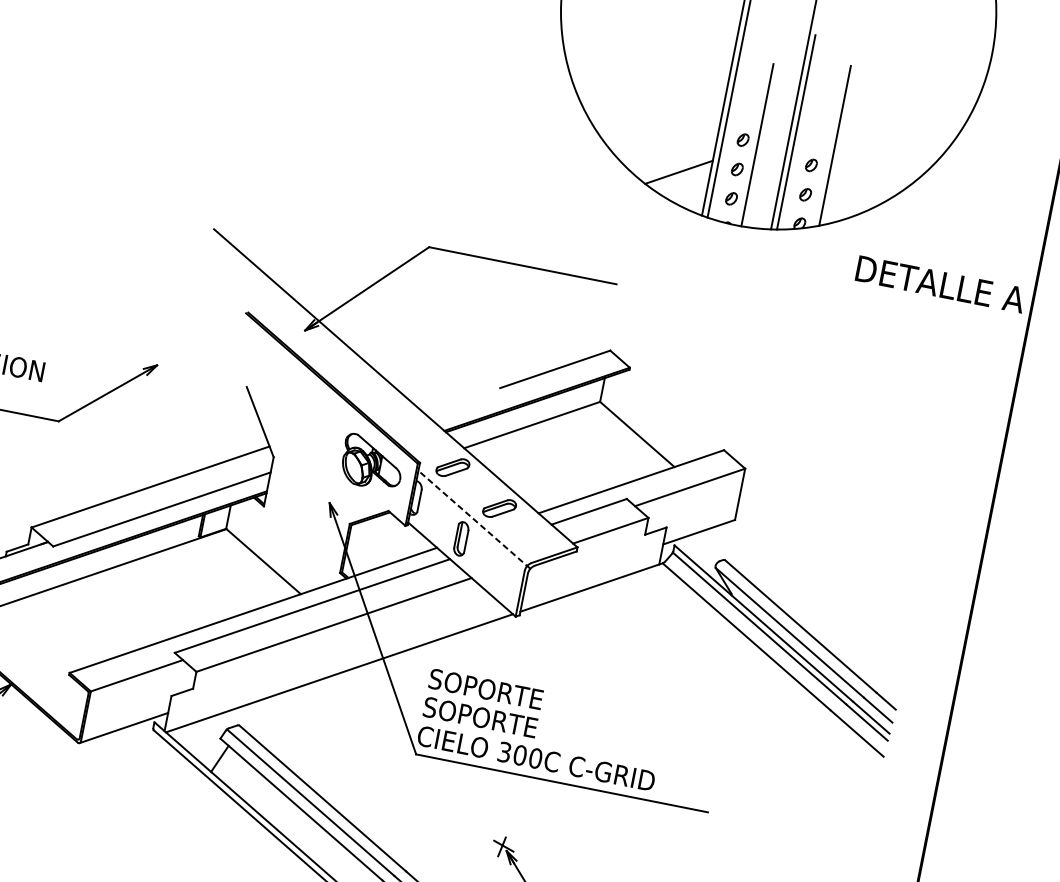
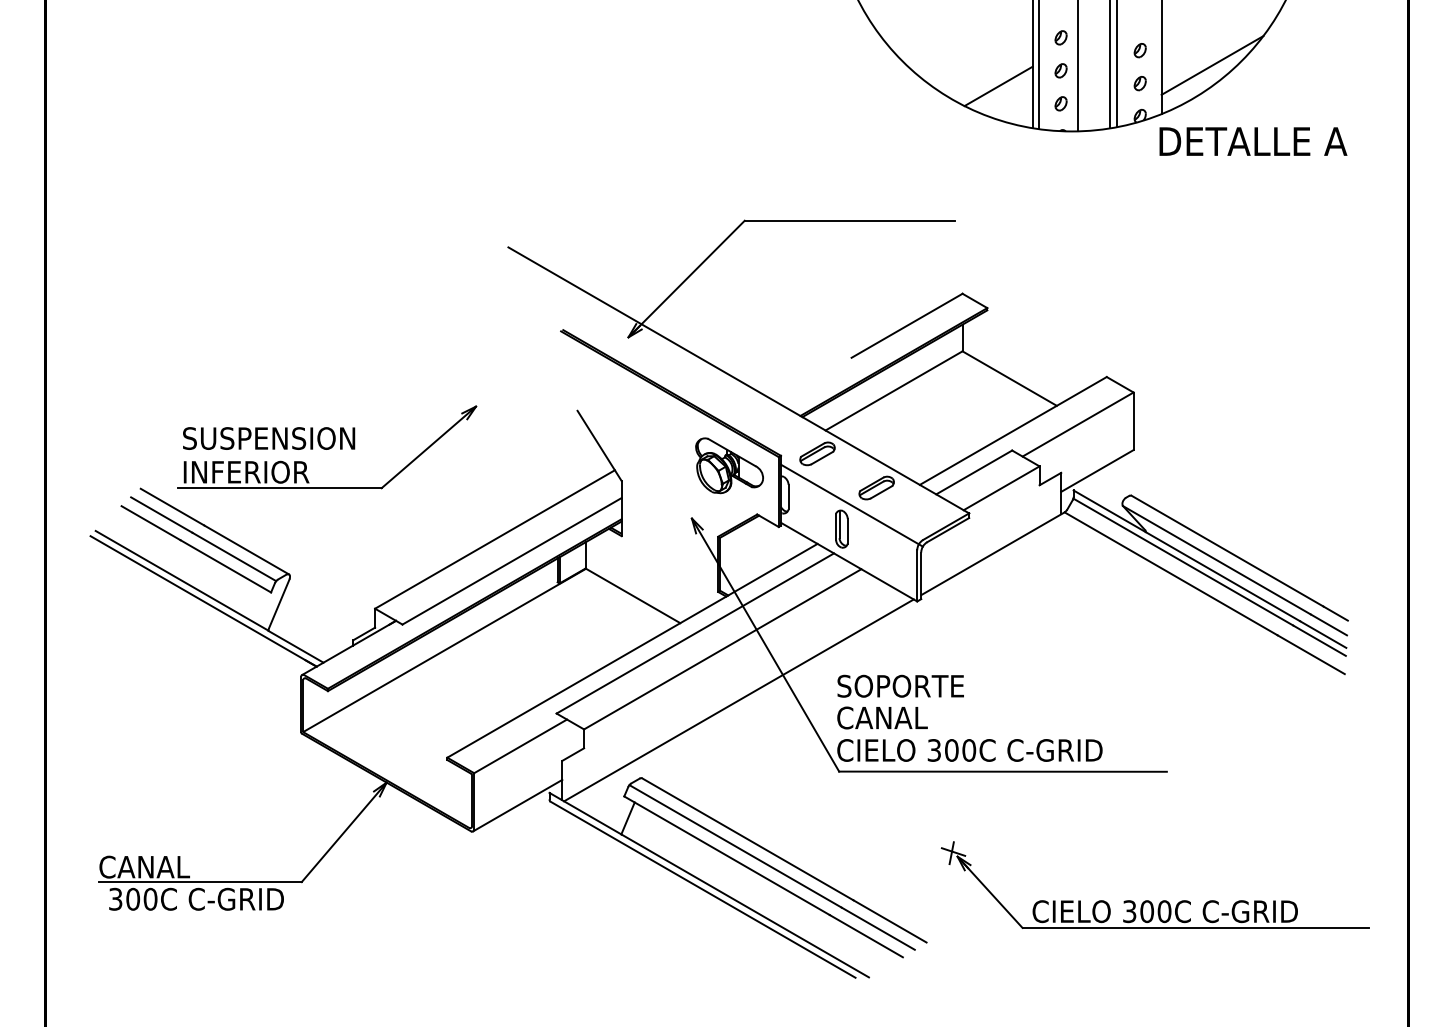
line: (873, 191) -> (1212, 65), added
text: (940, 284) -> (1253, 141), moved
line: (474, 519) -> (851, 505), dashed -> solid
text: (480, 717) -> (900, 717), SOPORTE -> CANAL

